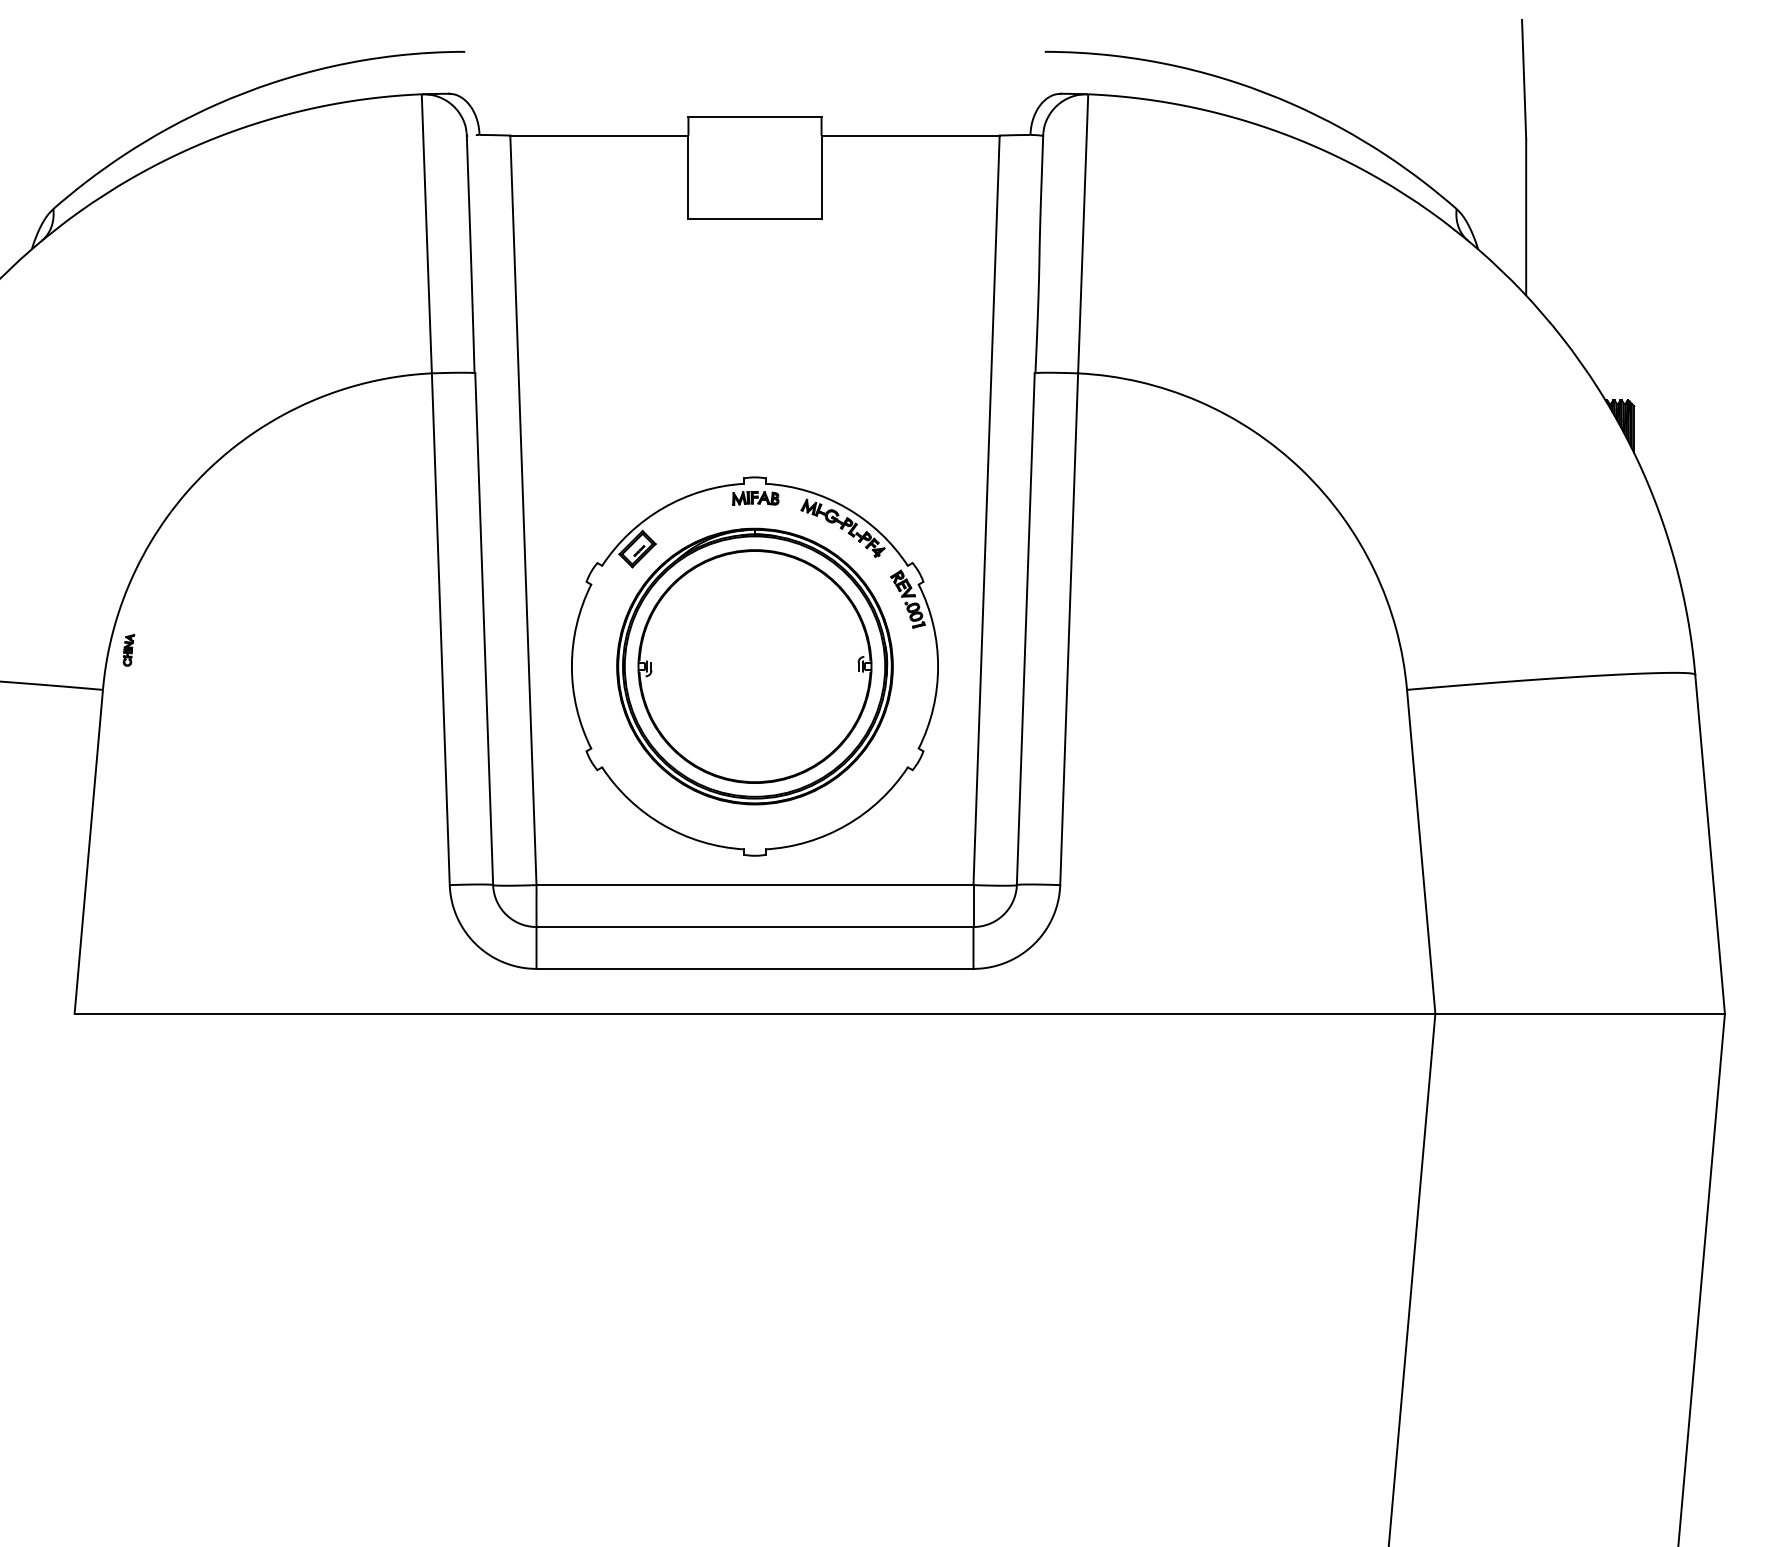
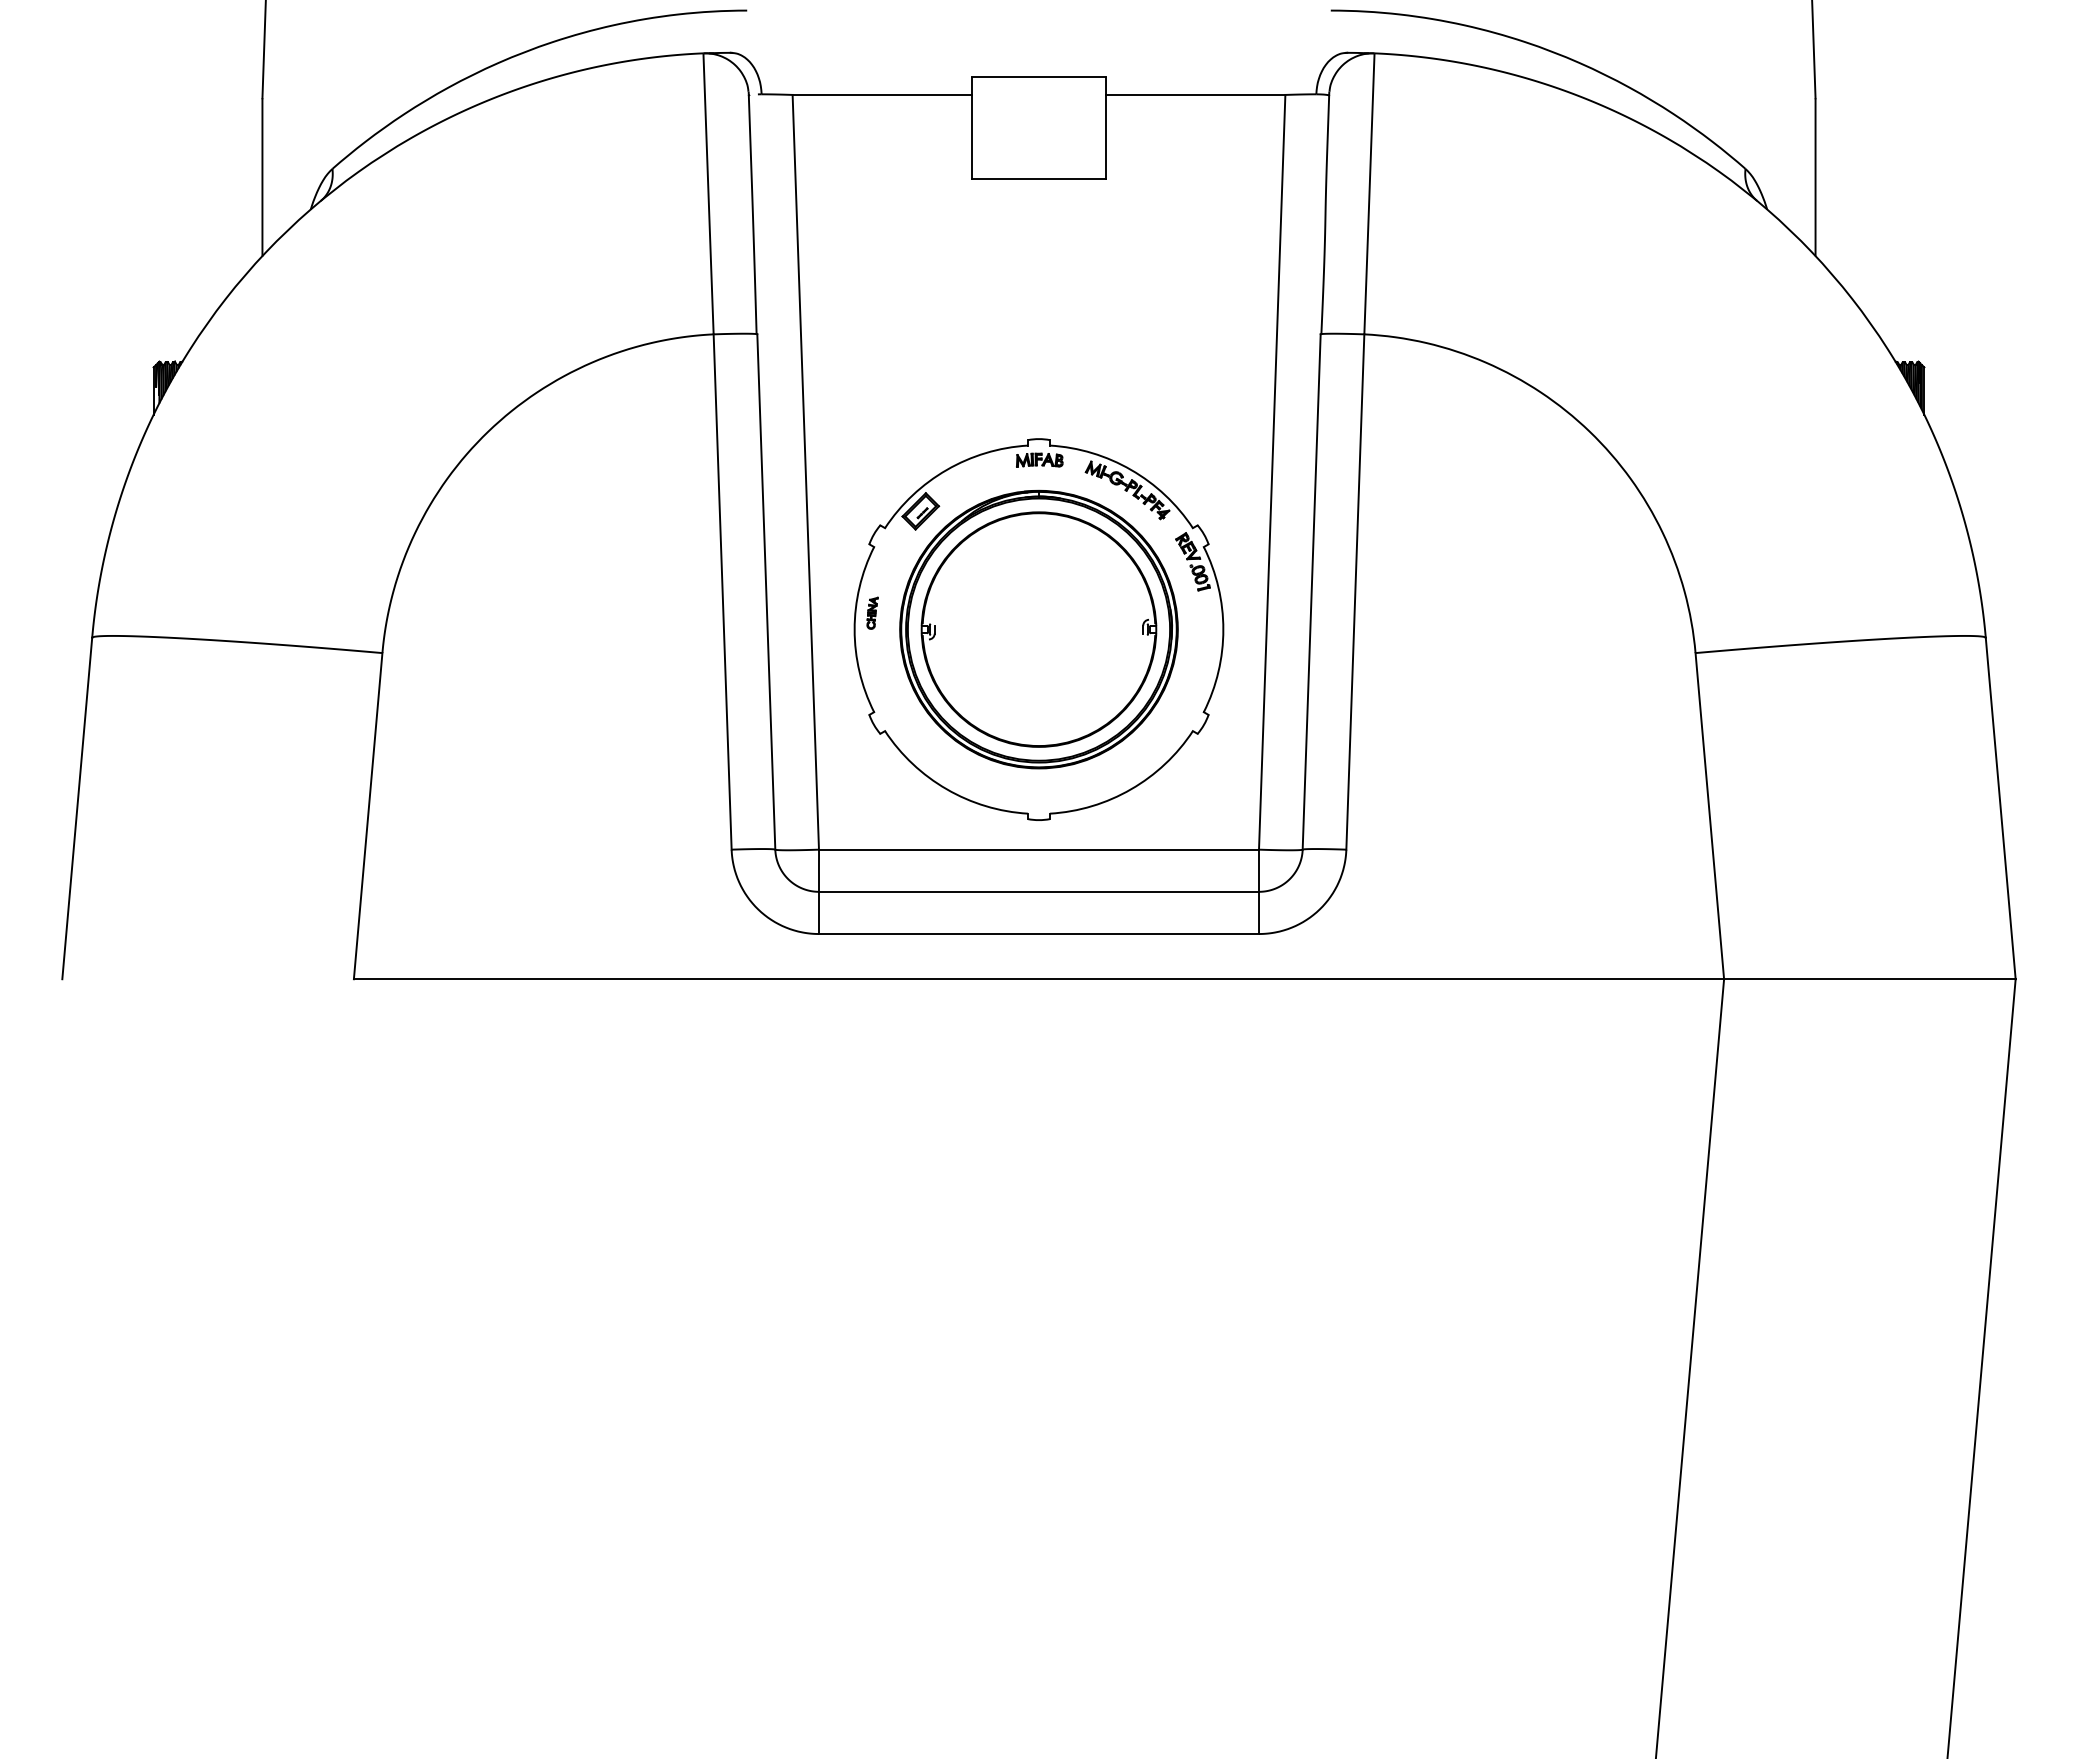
part: (128, 649) -> (872, 612), moved

